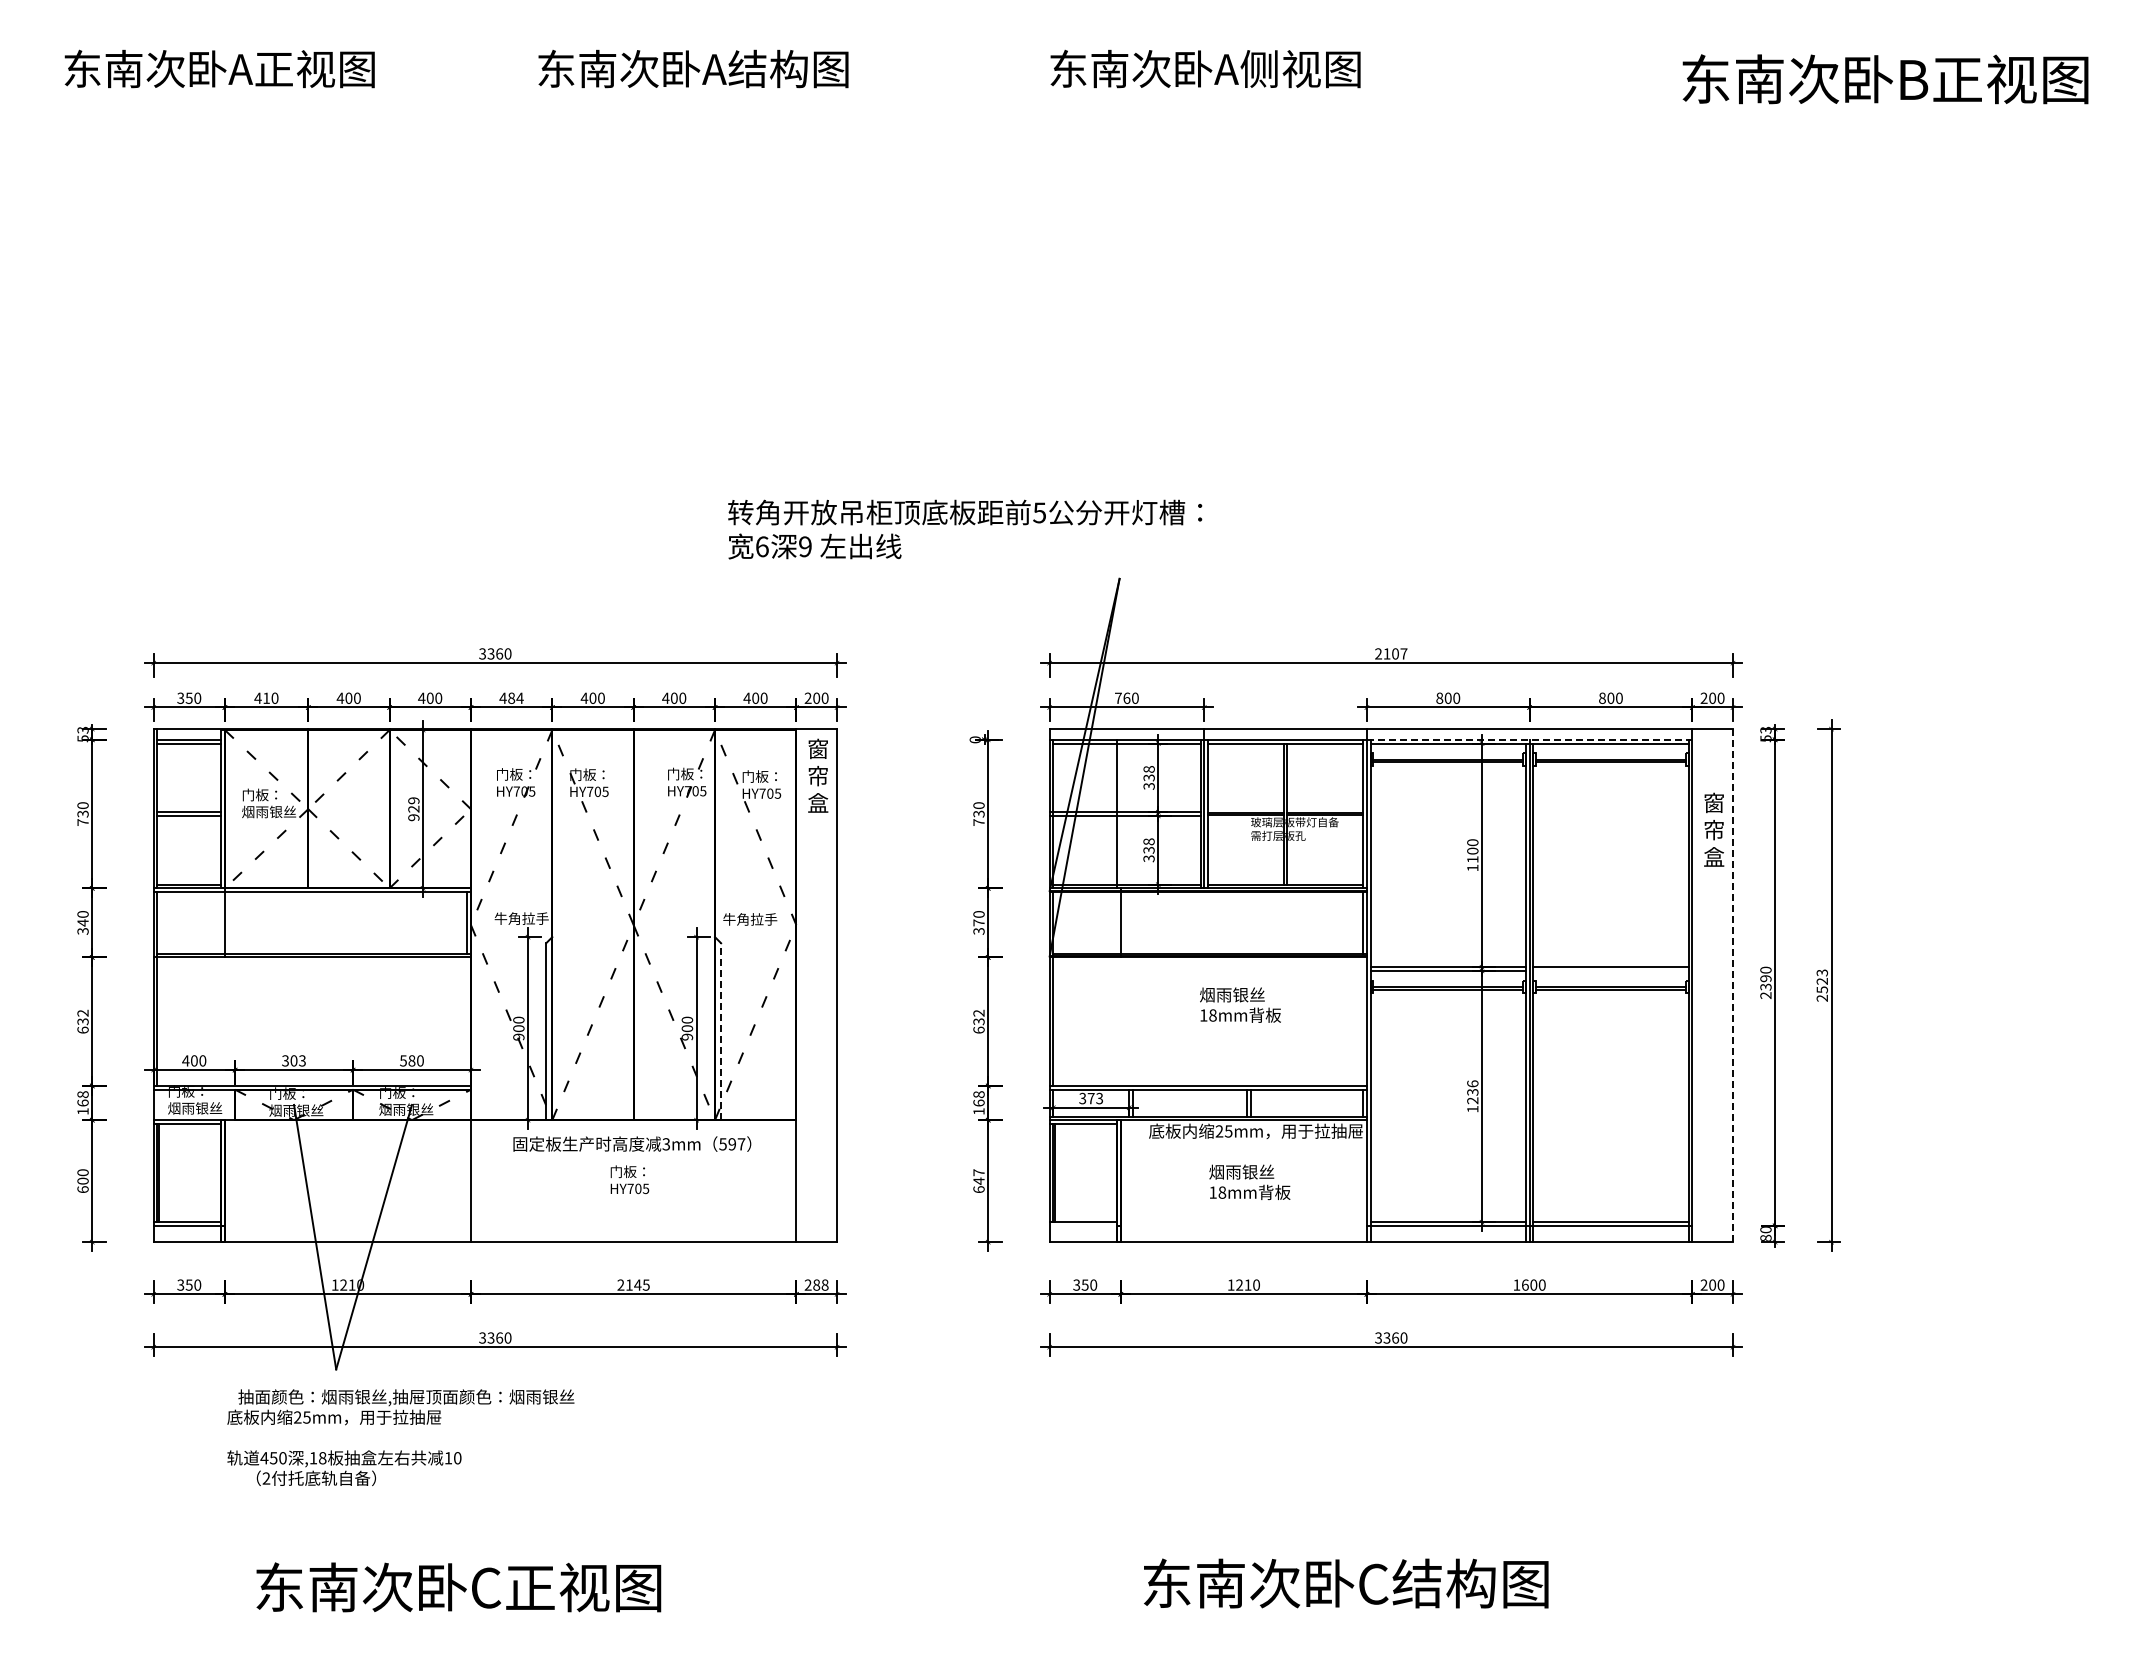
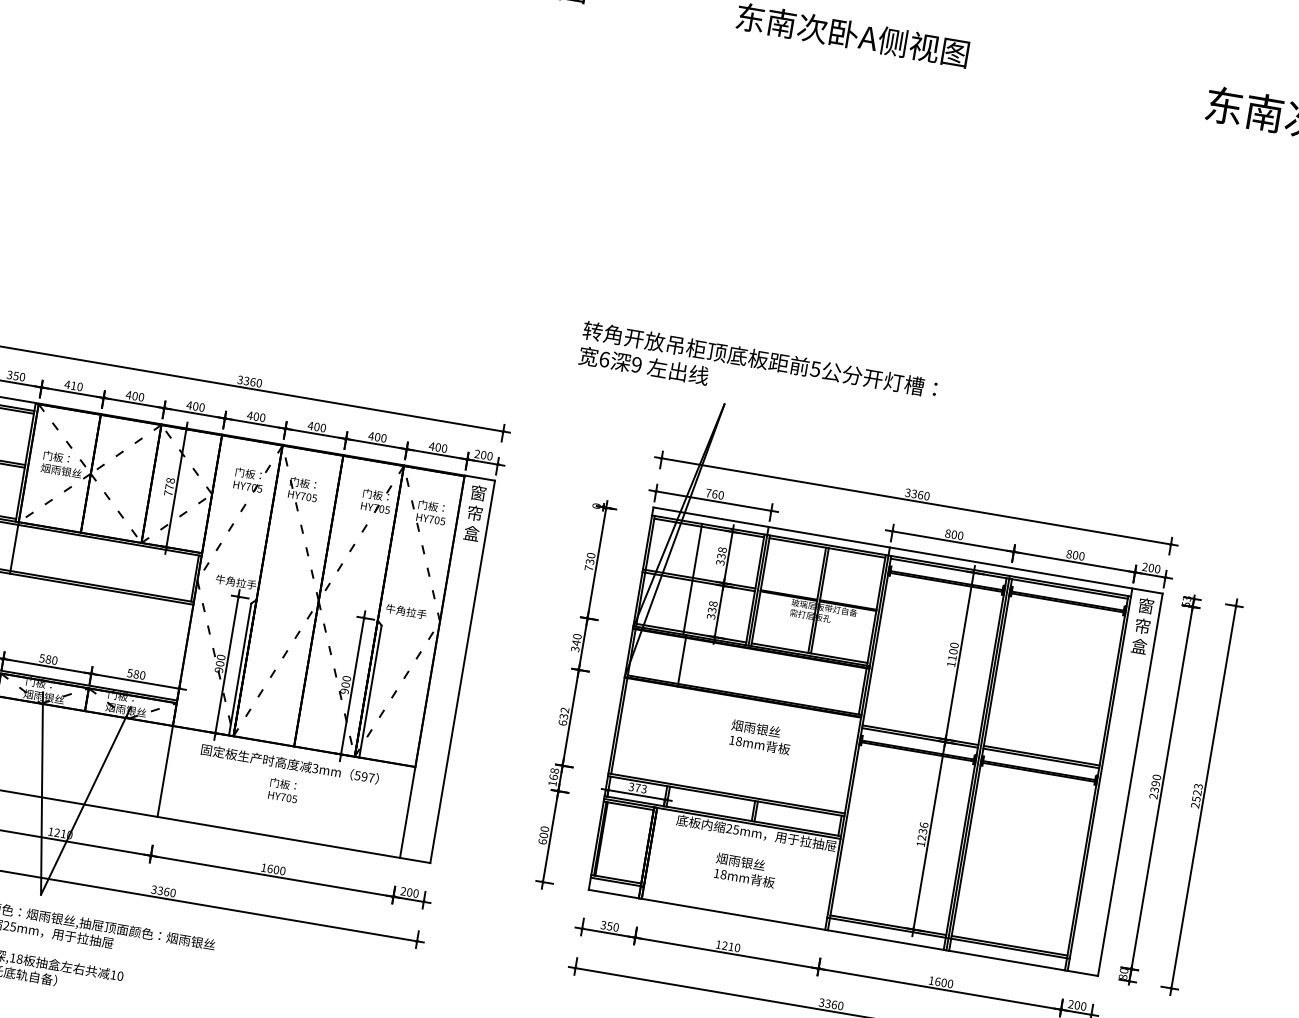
text: (965, 529) -> (758, 372), moved
text: (1391, 653) -> (917, 494), 2107 -> 3360
text: (515, 697) -> (259, 416), 484 -> 400
line: (1529, 739) -> (1009, 575), dashed -> solid
text: (413, 809) -> (169, 487), 929 -> 778
text: (1714, 829) -> (1143, 625), moved
text: (978, 922) -> (576, 642), 370 -> 340
line: (1610, 970) -> (1040, 758), added
line: (1732, 985) -> (1129, 784), dashed -> solid
line: (721, 1031) -> (370, 691), dashed -> solid
text: (293, 1060) -> (48, 659), 303 -> 580
text: (978, 1176) -> (544, 831), 647 -> 600
line: (1084, 1225) -> (616, 881), added
text: (633, 1284) -> (273, 868), 2145 -> 1600
text: (820, 1285) -> (412, 893), 288 -> 200

